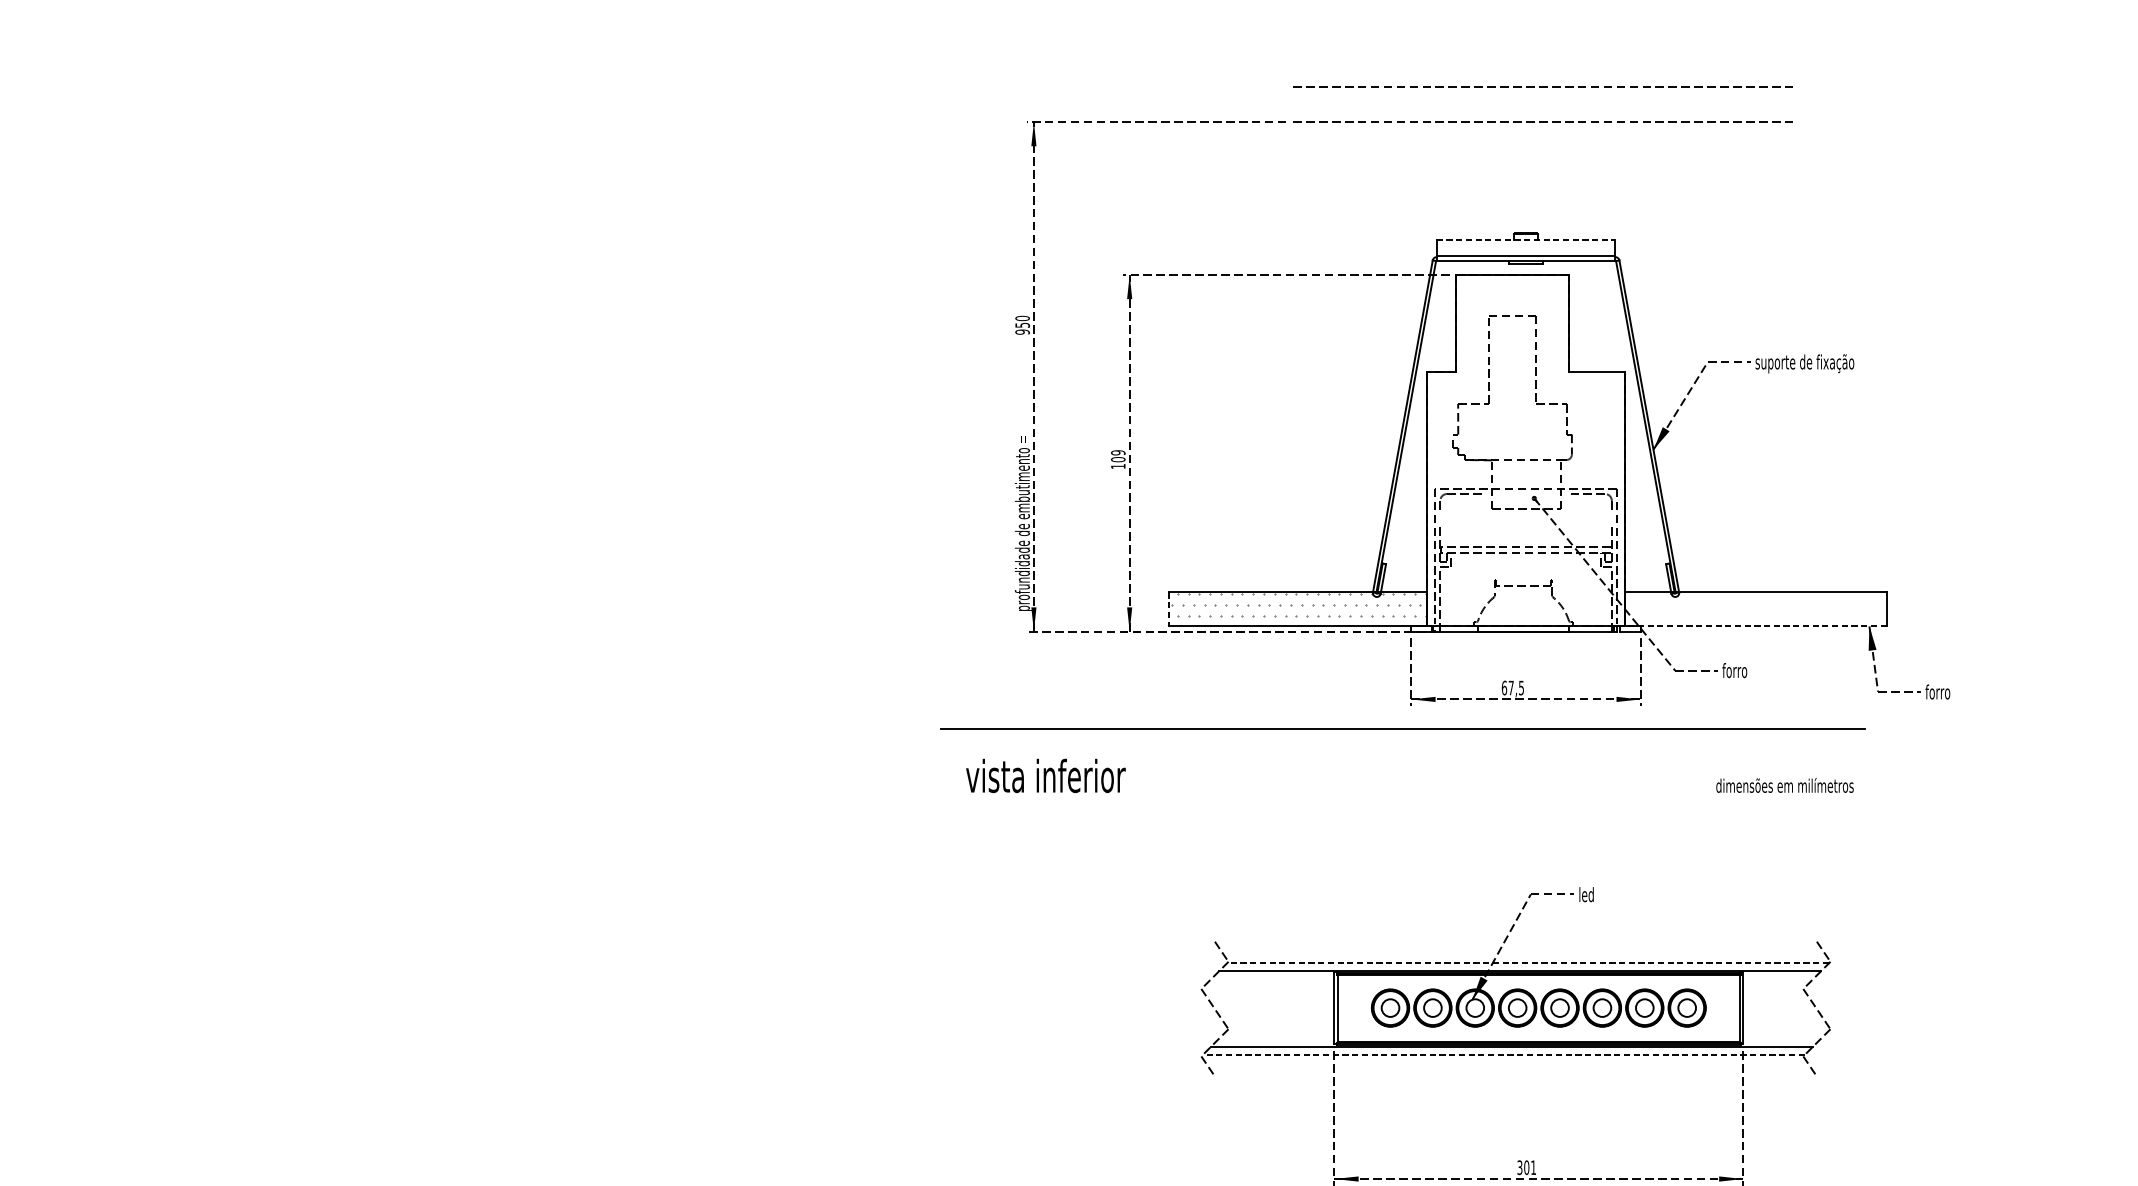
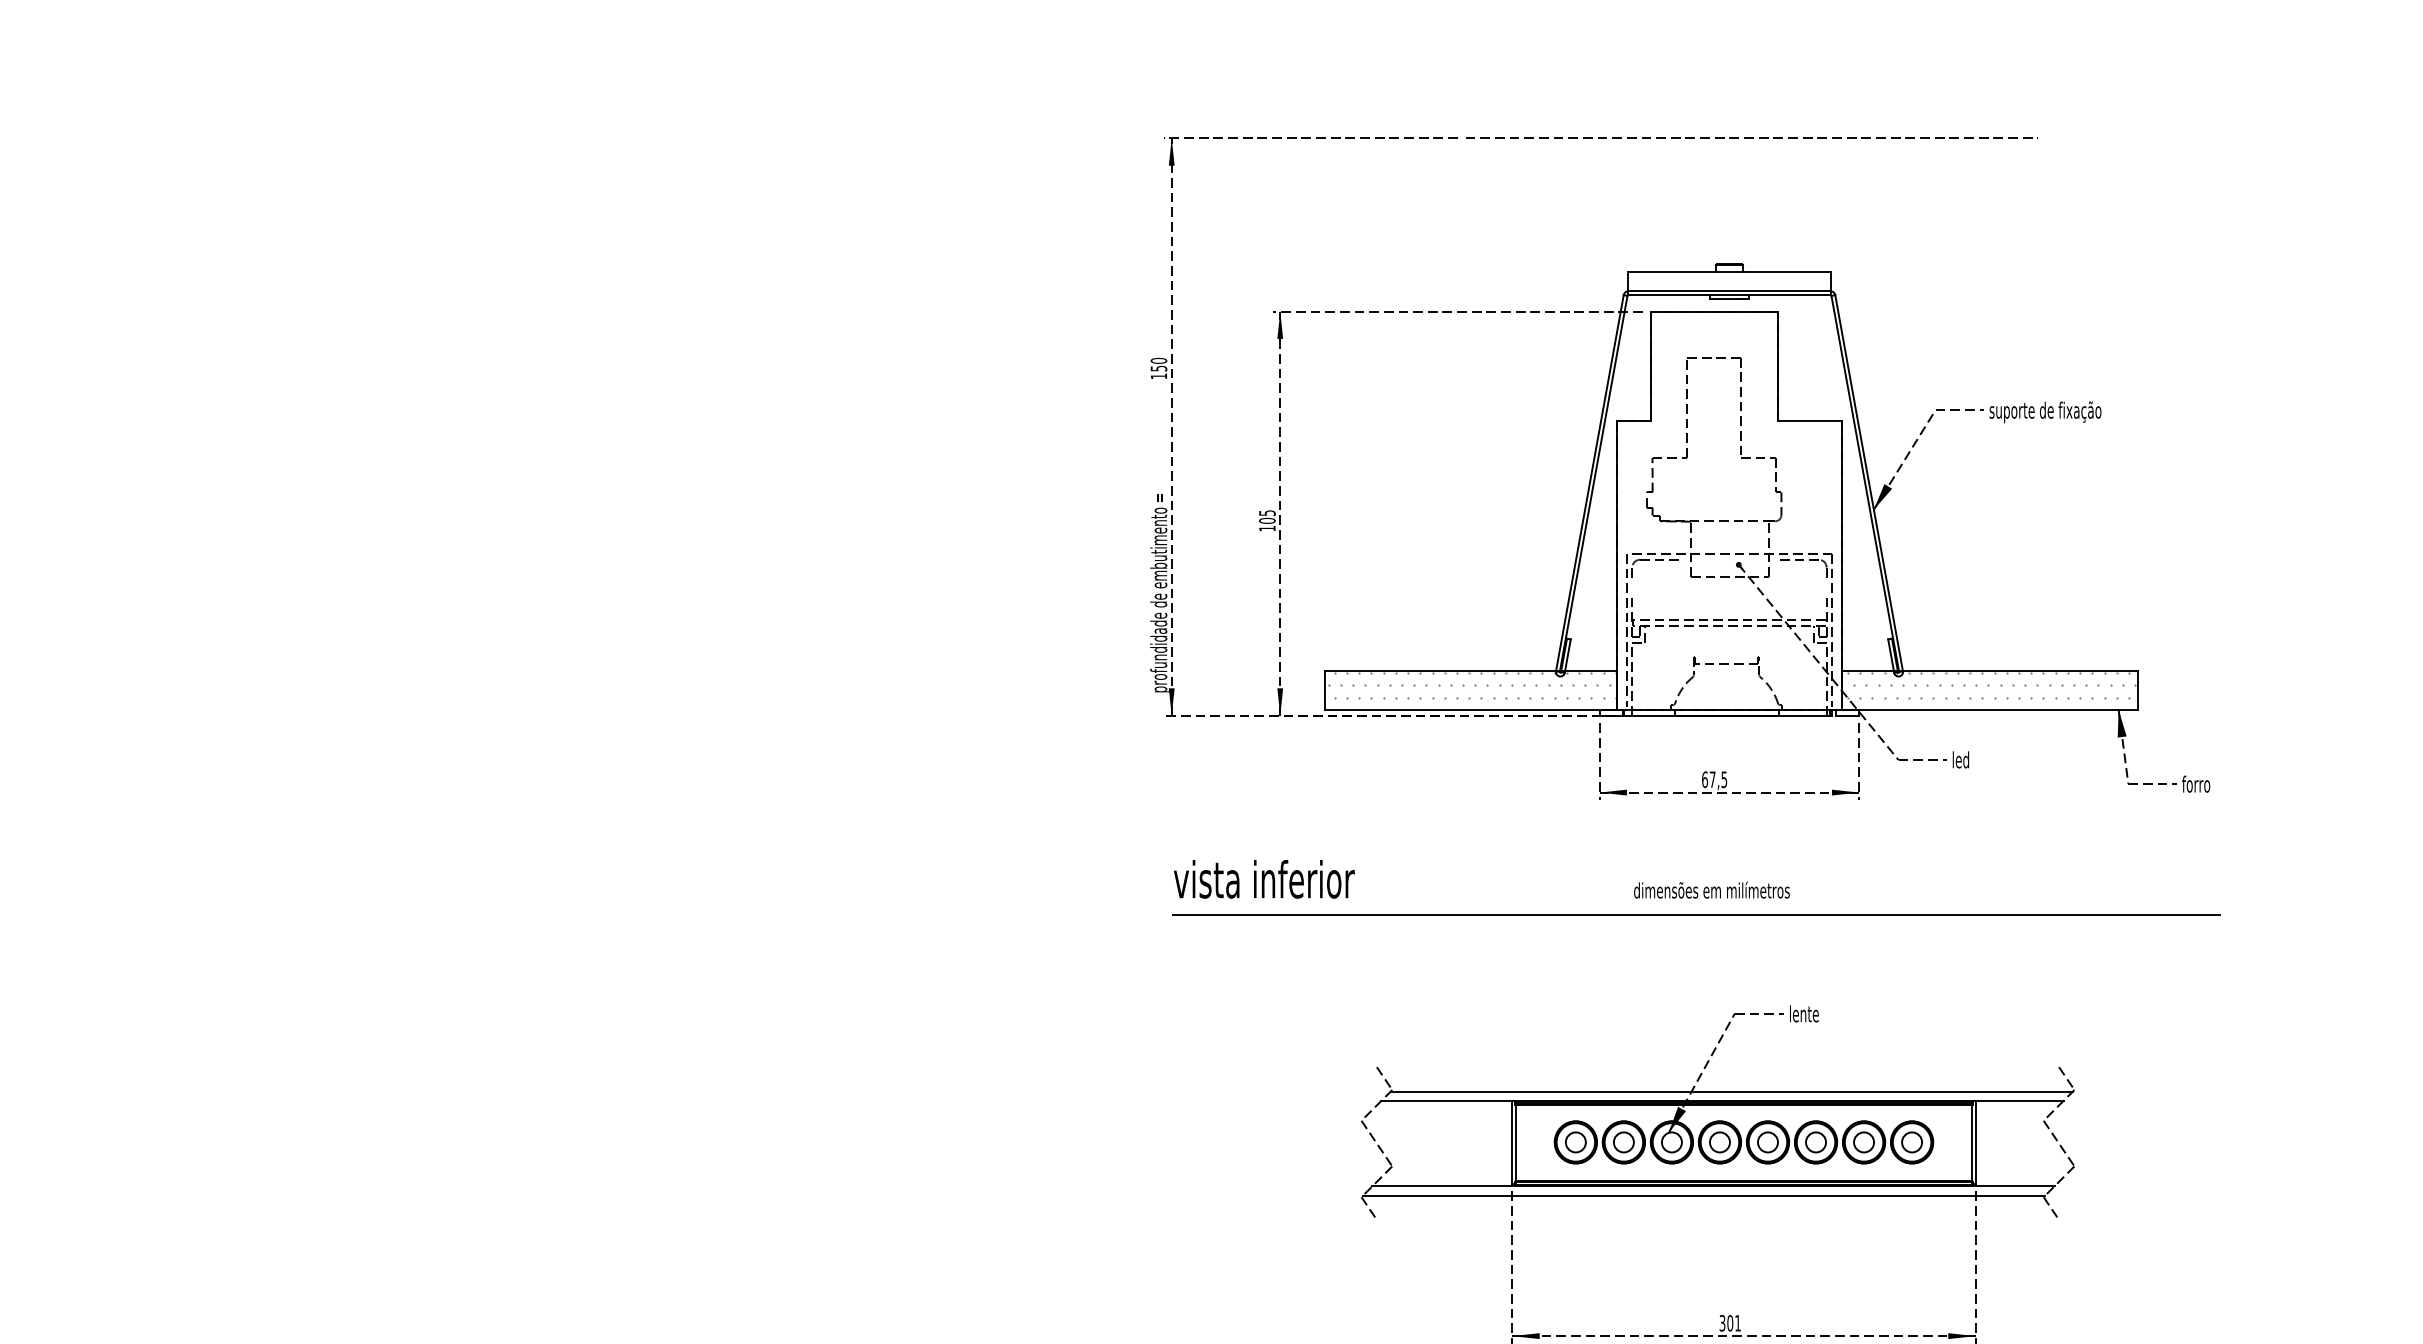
line: (1545, 86) -> (1751, 97), removed
line: (1526, 240) -> (1729, 272), dashed -> solid
text: (1022, 332) -> (1158, 376), 950 -> 150
text: (1118, 453) -> (1267, 513), 109 -> 105
hatch: (1757, 604) -> (1991, 685), added
line: (1168, 610) -> (1324, 691), dashed -> solid
line: (1755, 626) -> (1989, 709), dashed -> solid
text: (1735, 670) -> (1966, 759), forro -> led
line: (1402, 729) -> (1696, 914), moved
text: (1046, 776) -> (1264, 879), moved
text: (1784, 784) -> (1711, 889), moved
text: (1596, 894) -> (1809, 1013), led -> lente
line: (1527, 963) -> (1731, 1091), dashed -> solid
line: (1503, 1054) -> (1703, 1195), dashed -> solid

